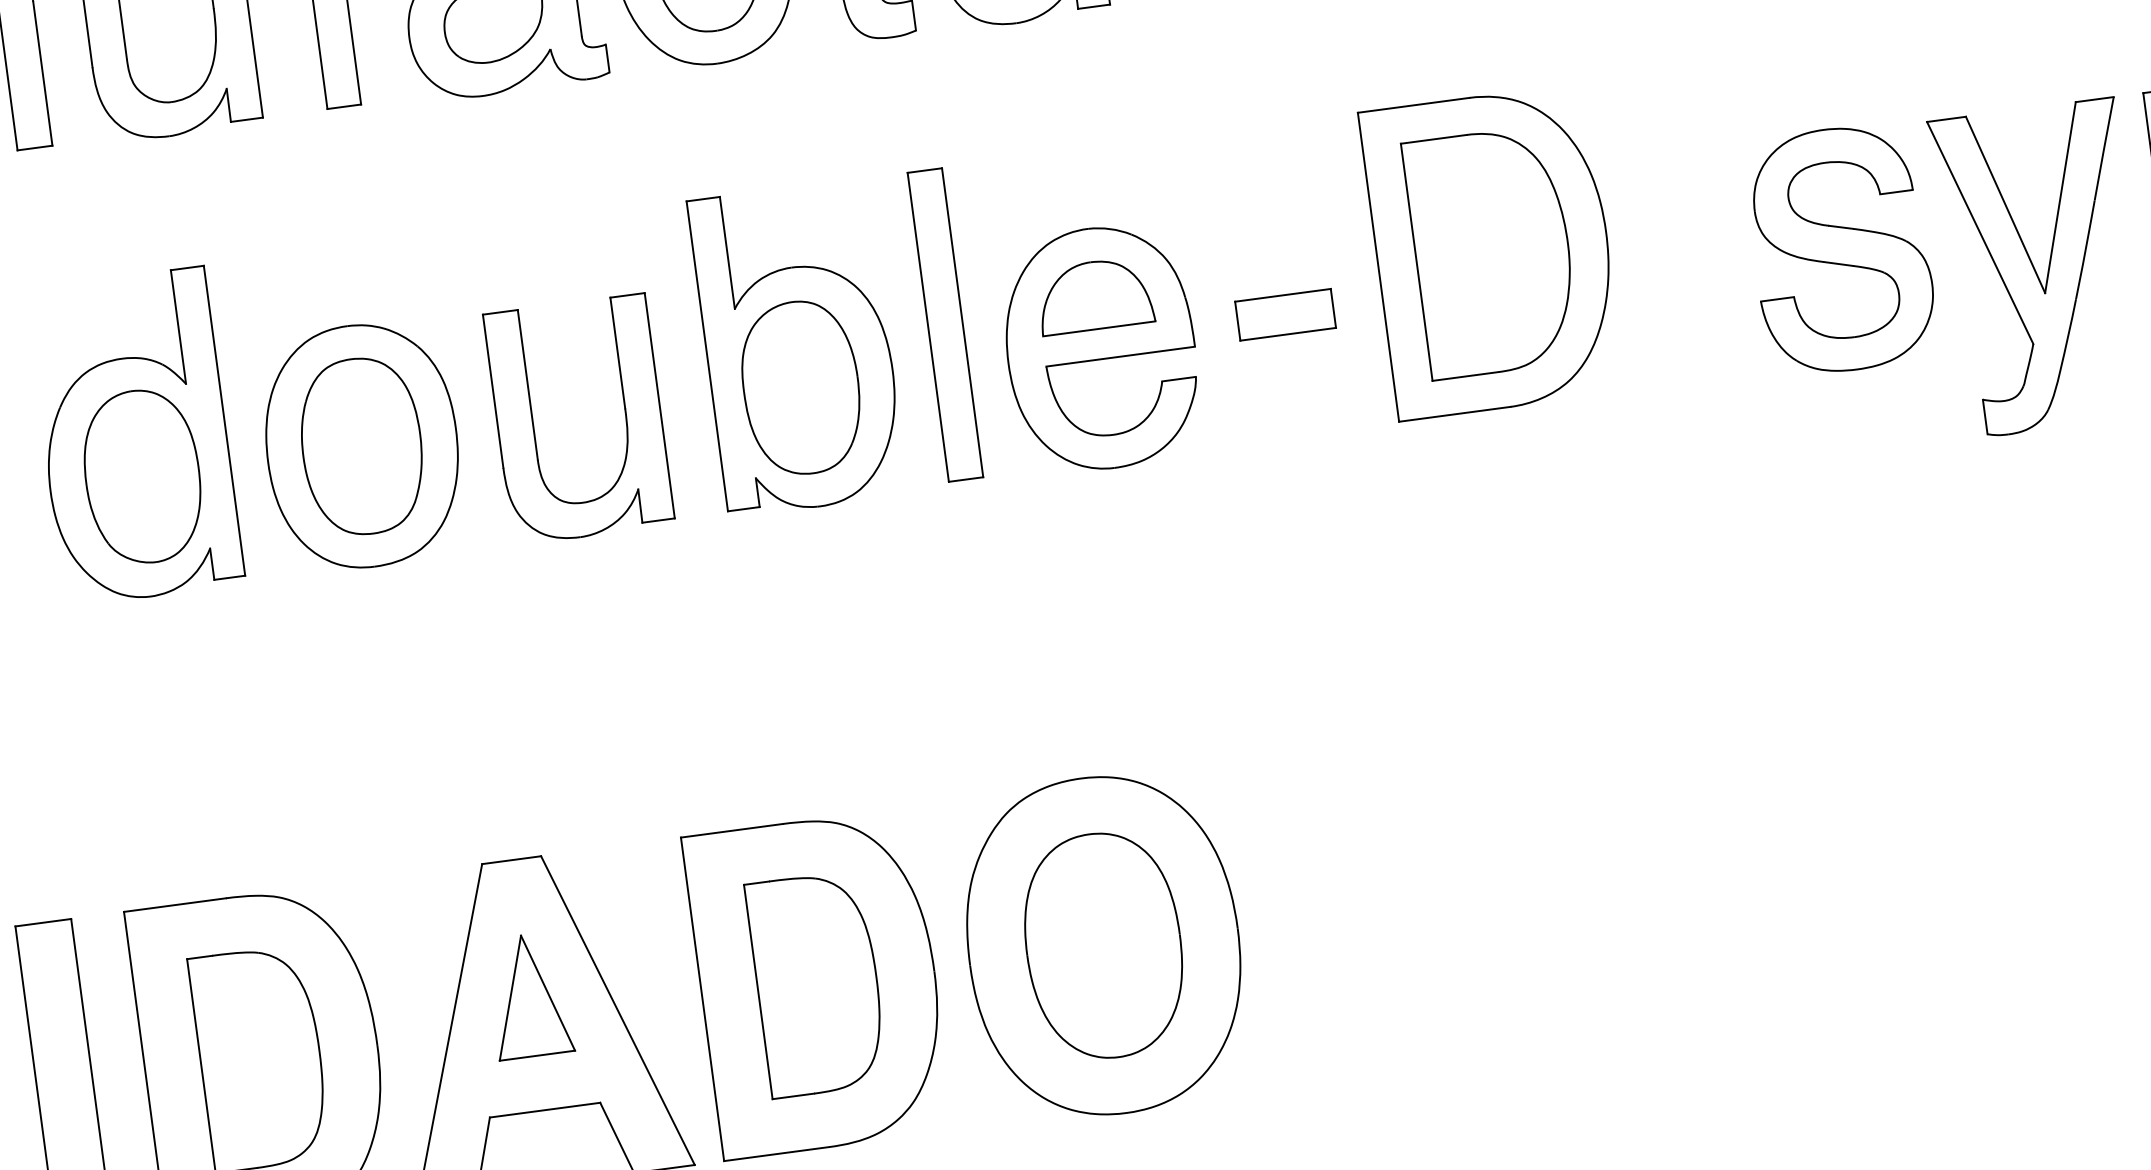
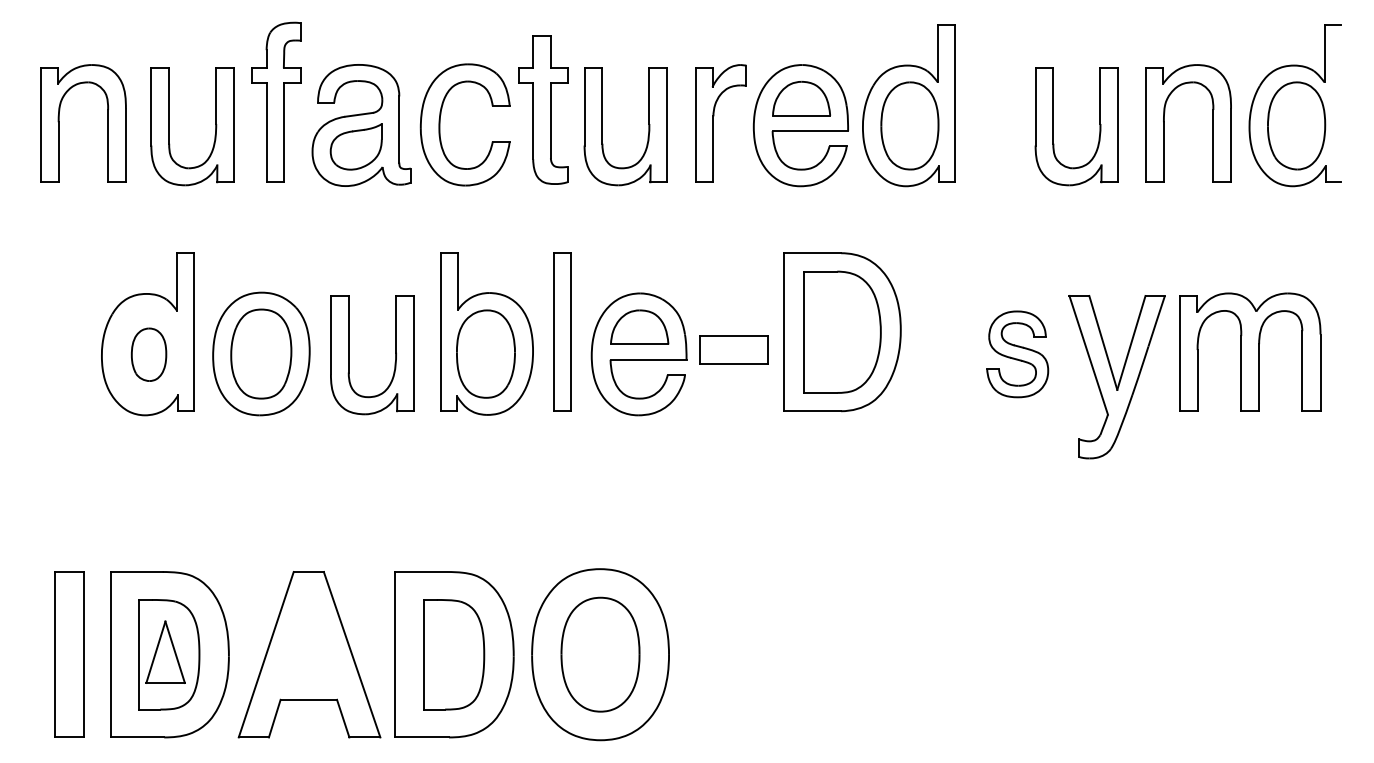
part: (1840, 249) -> (1017, 354), size x0.7
part: (1286, 314) -> (734, 349), size x1.4
part: (141, 476) -> (148, 354), size x0.6
part: (528, 994) -> (165, 651), moved

